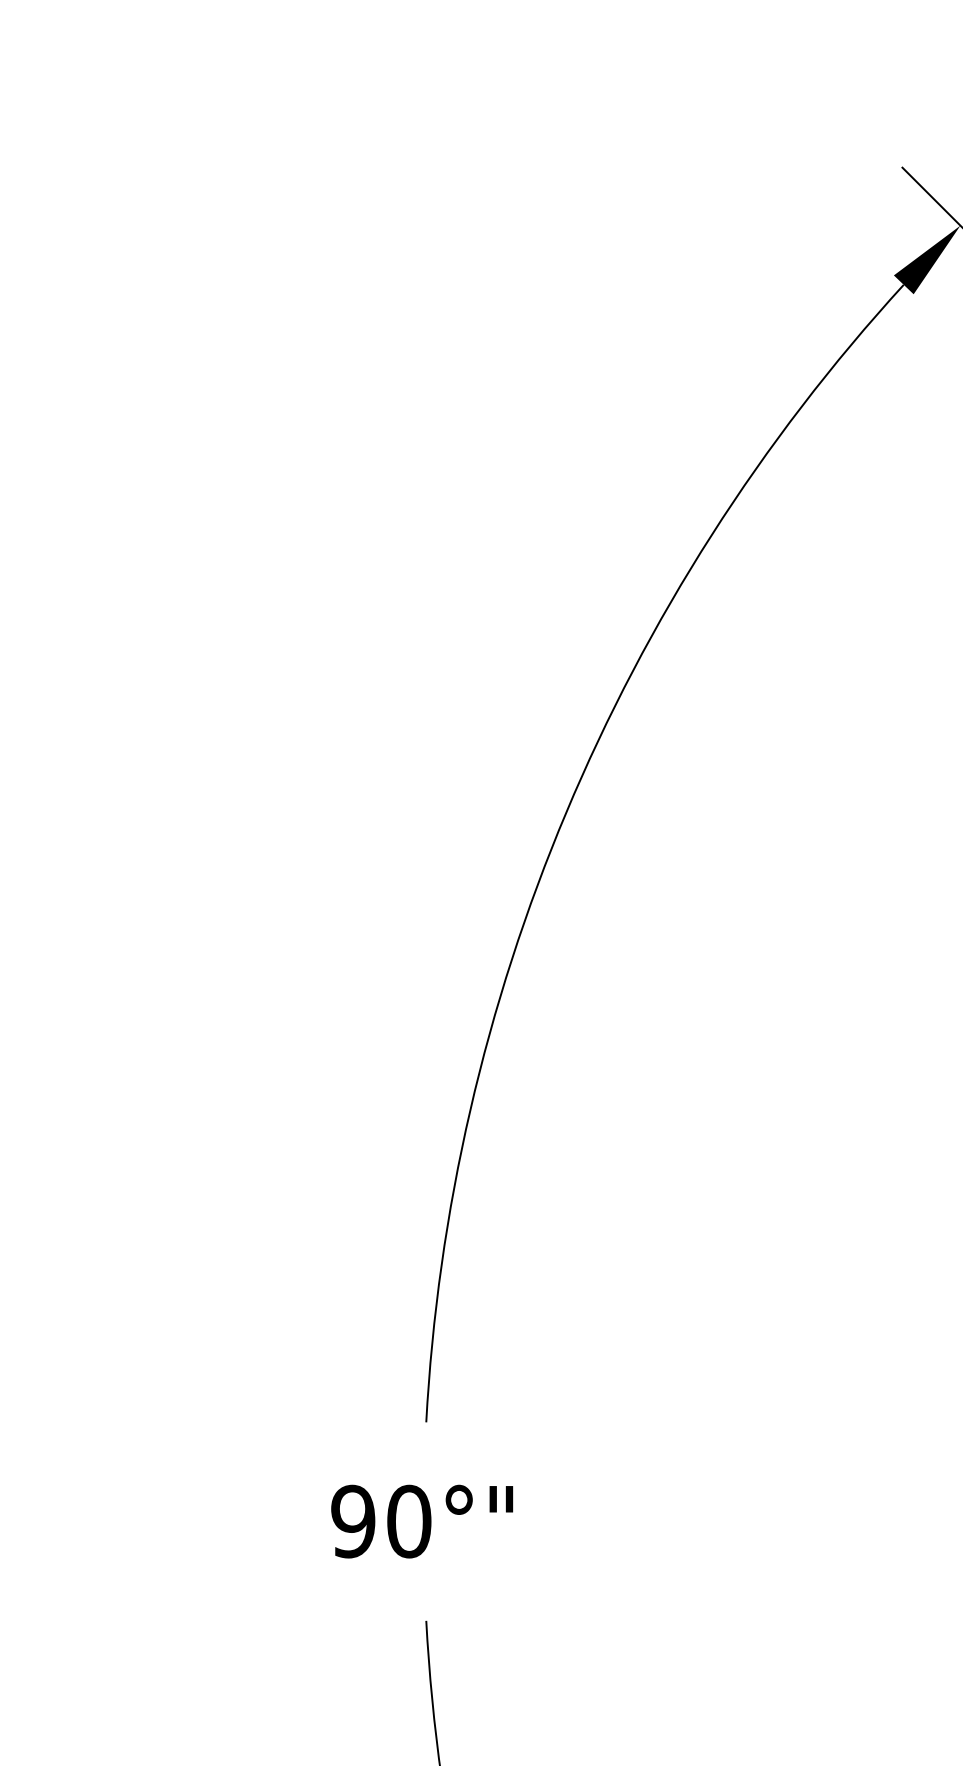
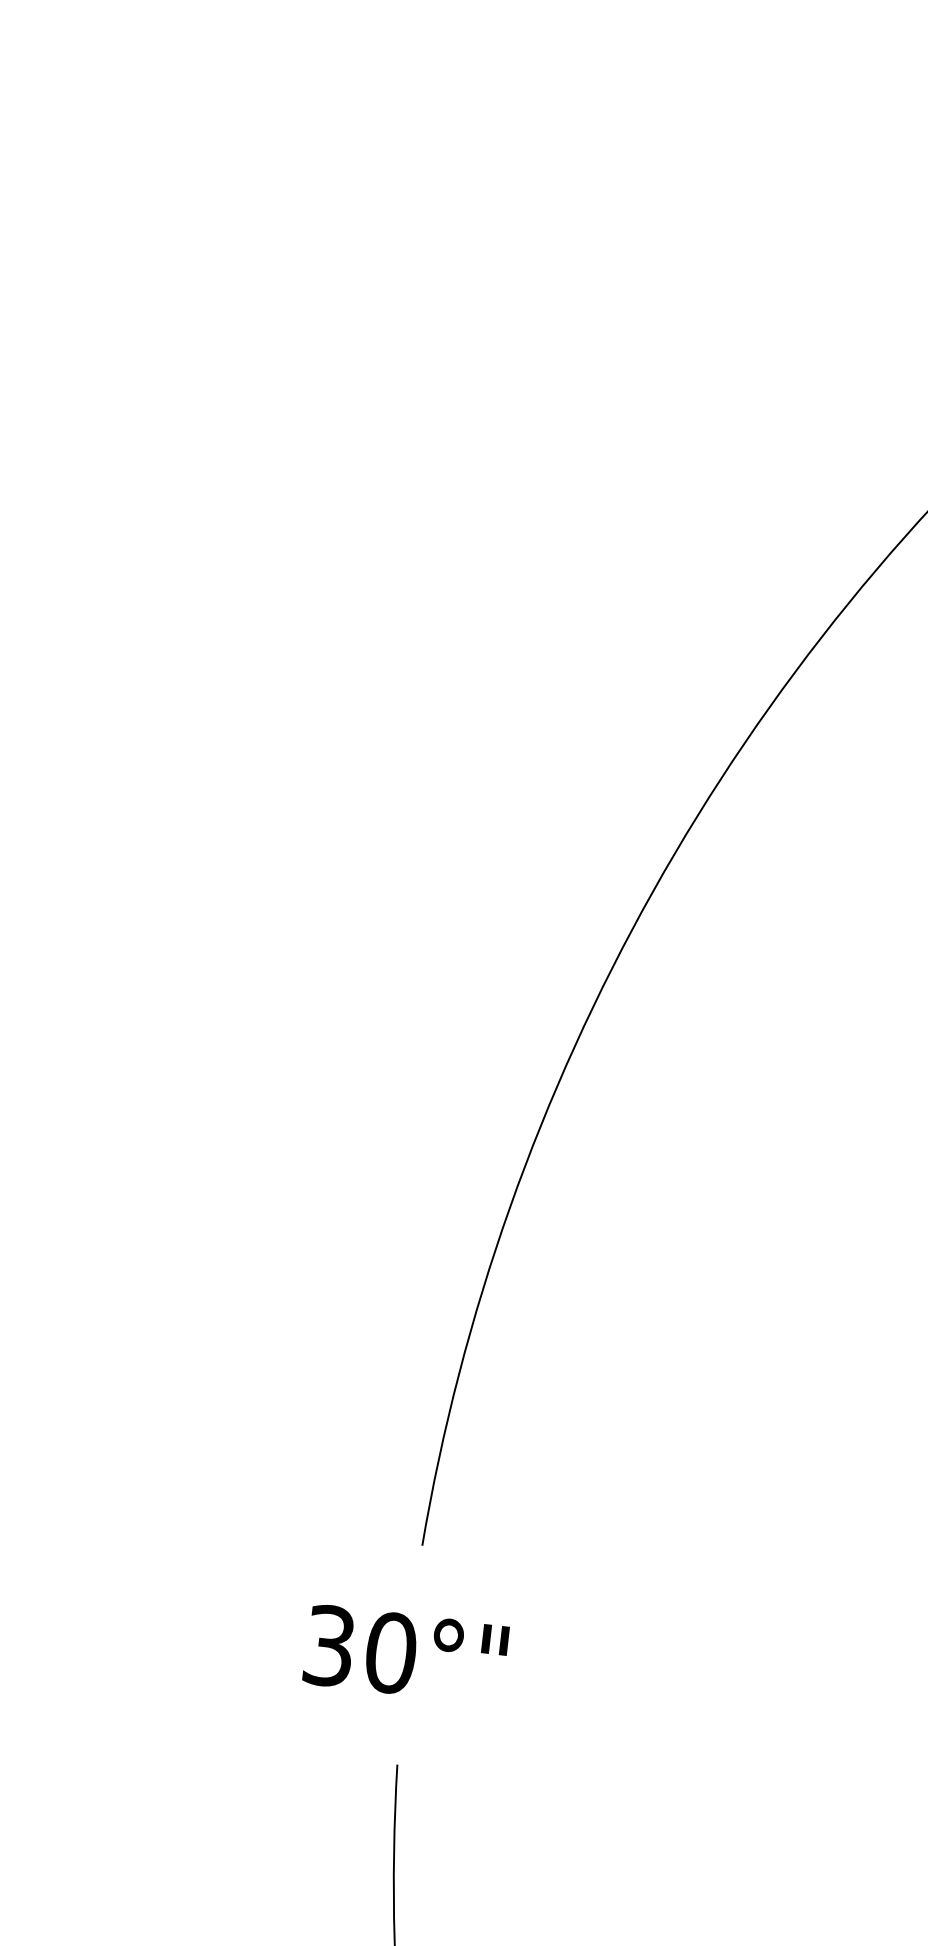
text: (353, 1521) -> (329, 1645), 90°" -> 30°"

